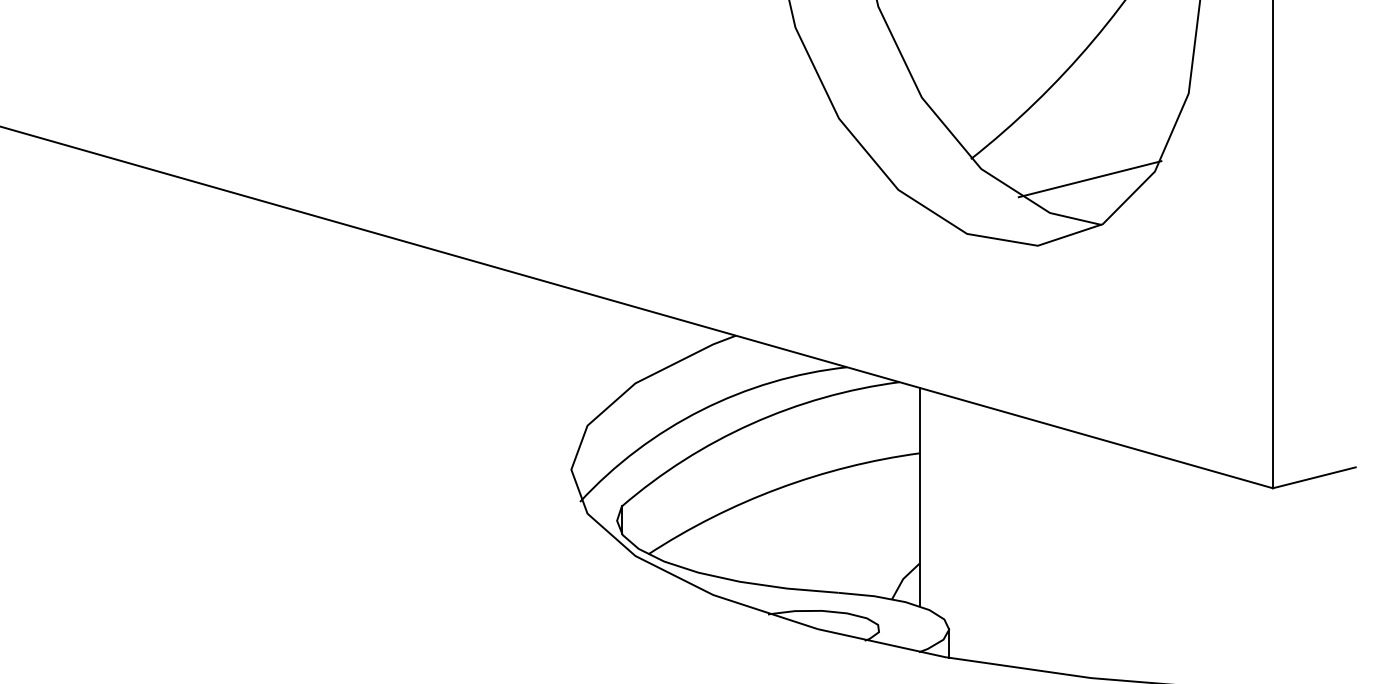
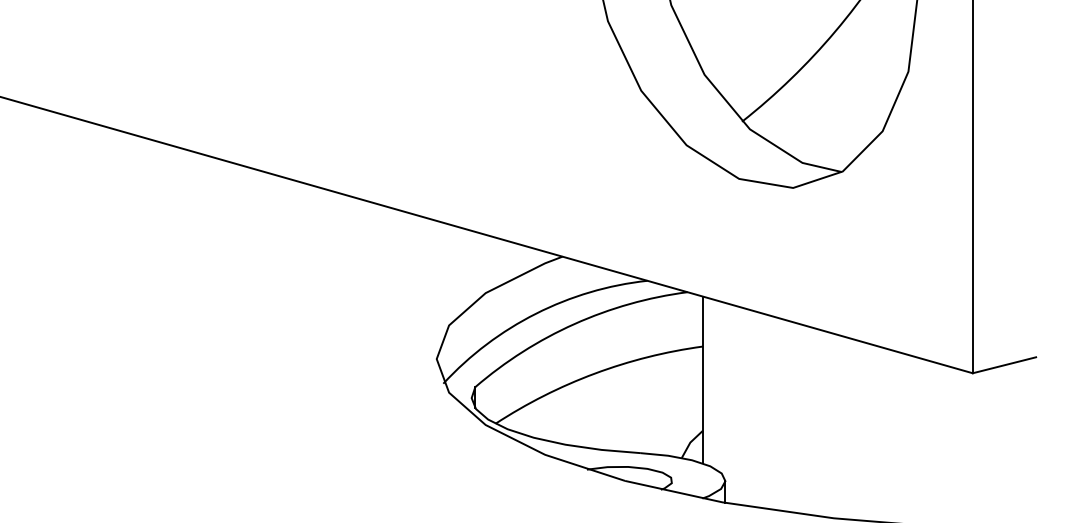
line: (1089, 179) -> (832, 137), removed

